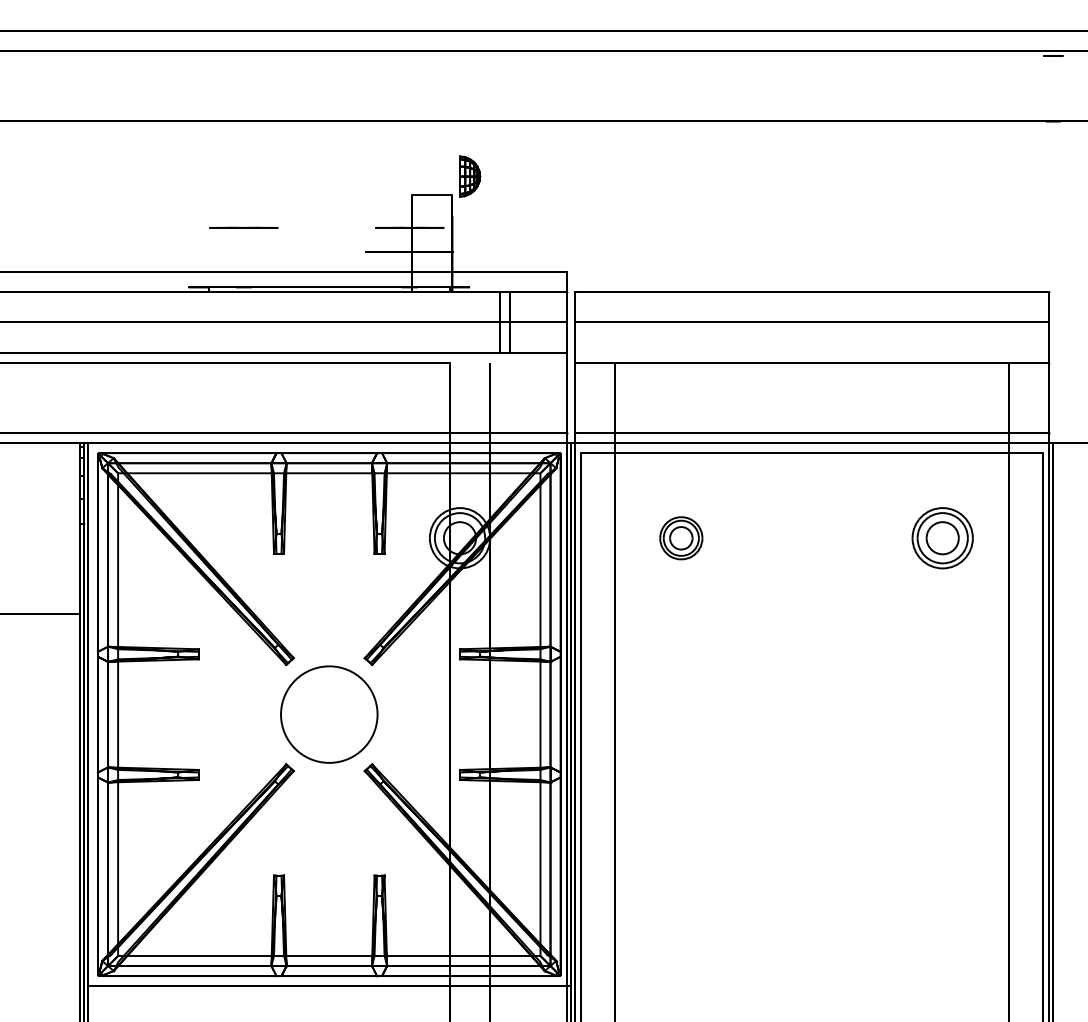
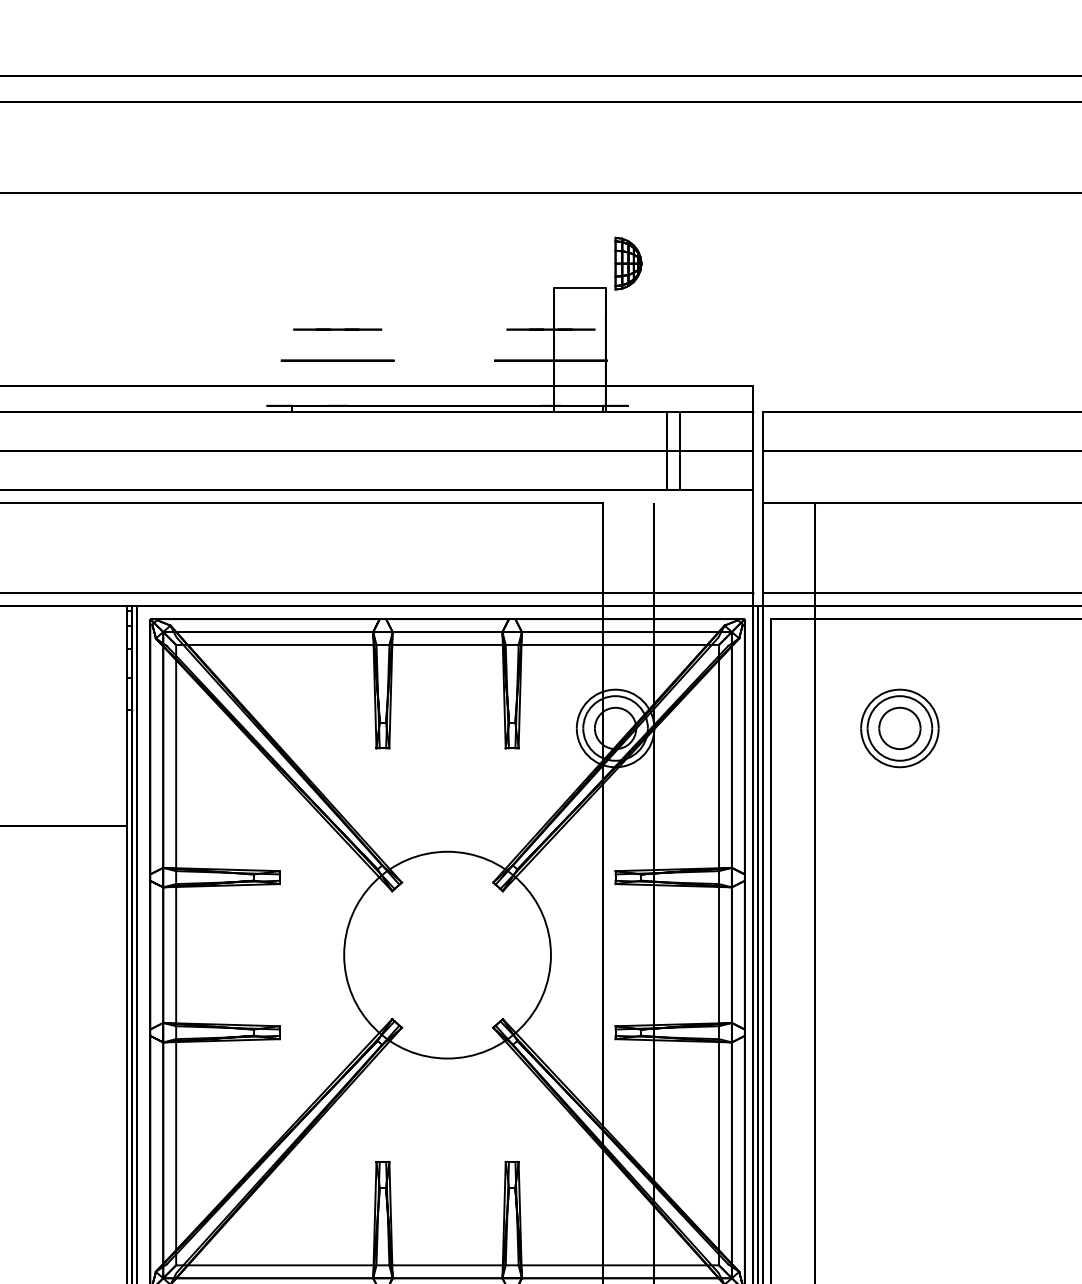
circle: (243, 251) -> (337, 359), added
part: (681, 538) -> (900, 728), size x1.43
circle: (328, 714) -> (446, 954), size x1.67

